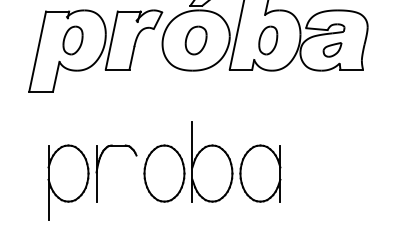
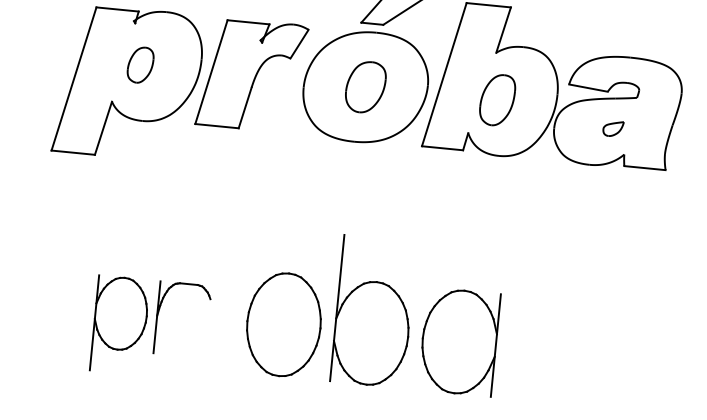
part: (72, 40) -> (139, 64), size x0.7
part: (332, 49) -> (613, 128), size x0.6
part: (92, 182) -> (150, 328), size x0.7

